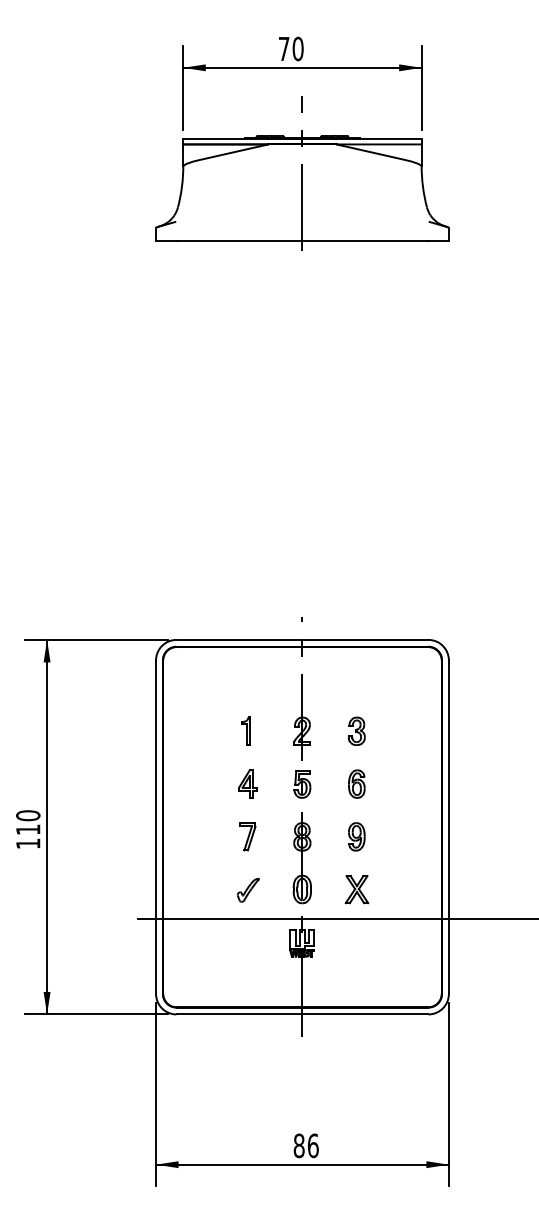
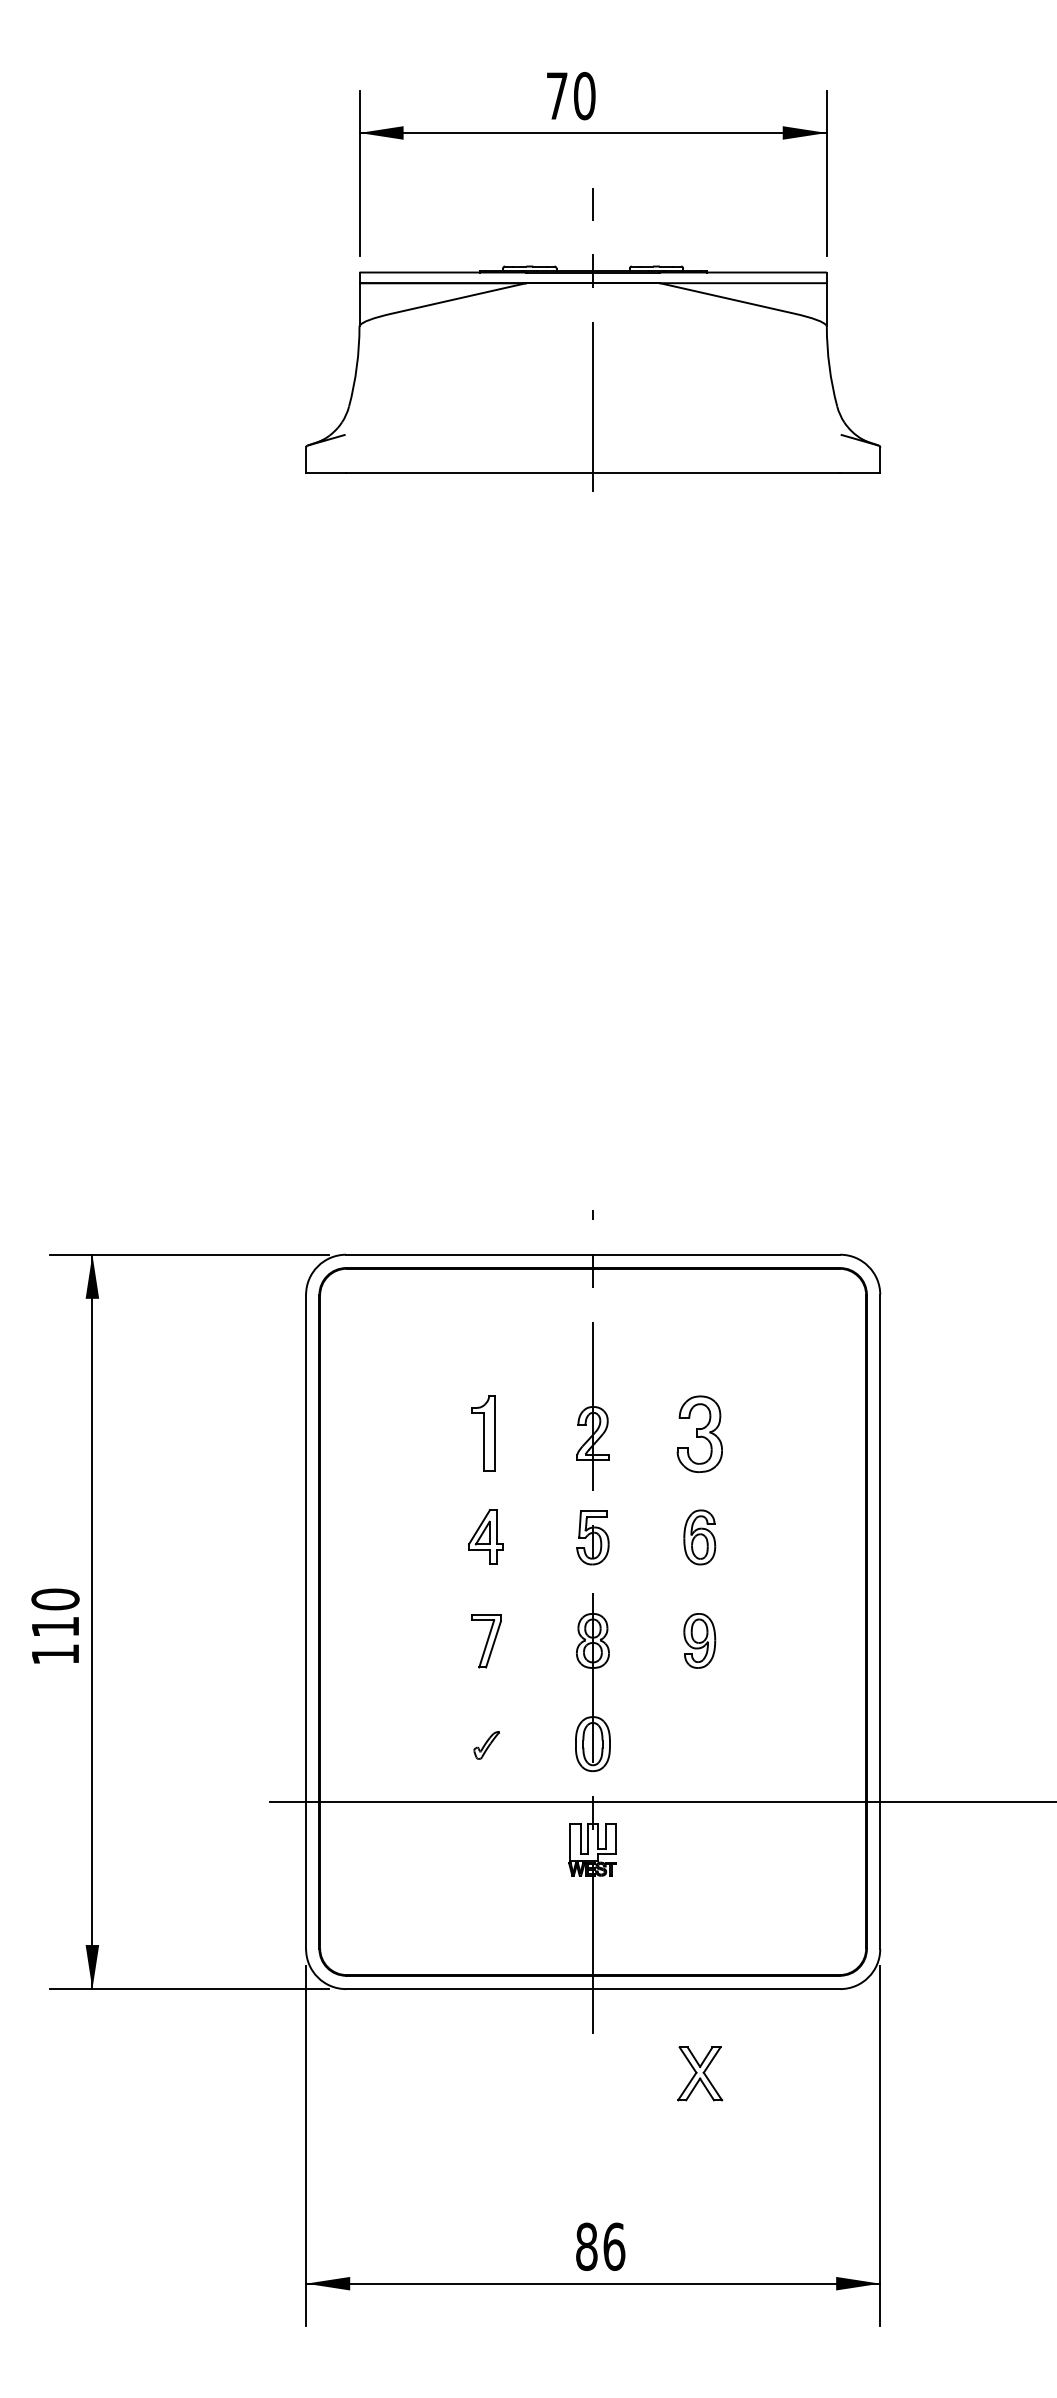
part: (245, 730) -> (481, 1432), size x1.4
part: (356, 730) -> (699, 1432), size x1.4
part: (247, 889) -> (485, 1744), size x0.6
part: (356, 889) -> (699, 2073), moved

